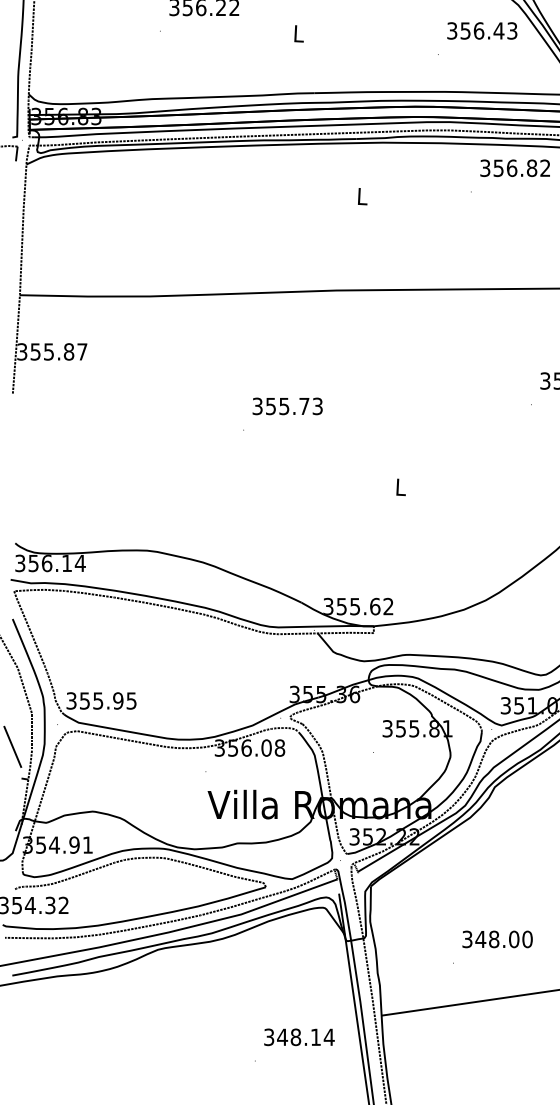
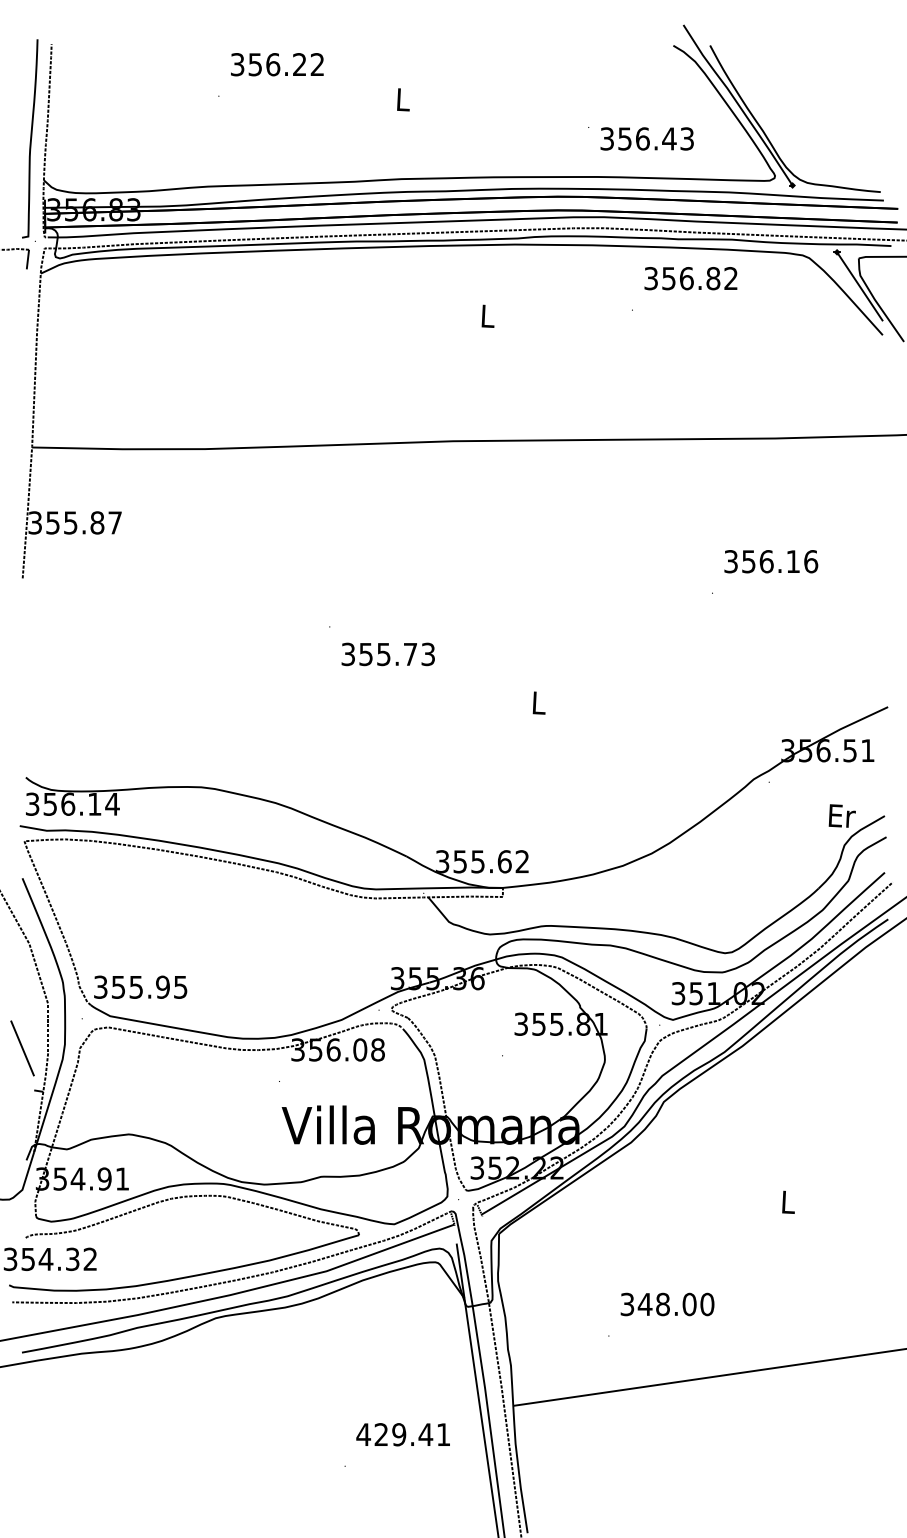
text: (481, 30) -> (646, 138), moved
text: (287, 406) -> (387, 654), moved
text: (299, 1037) -> (403, 1434), 348.14 -> 429.41

